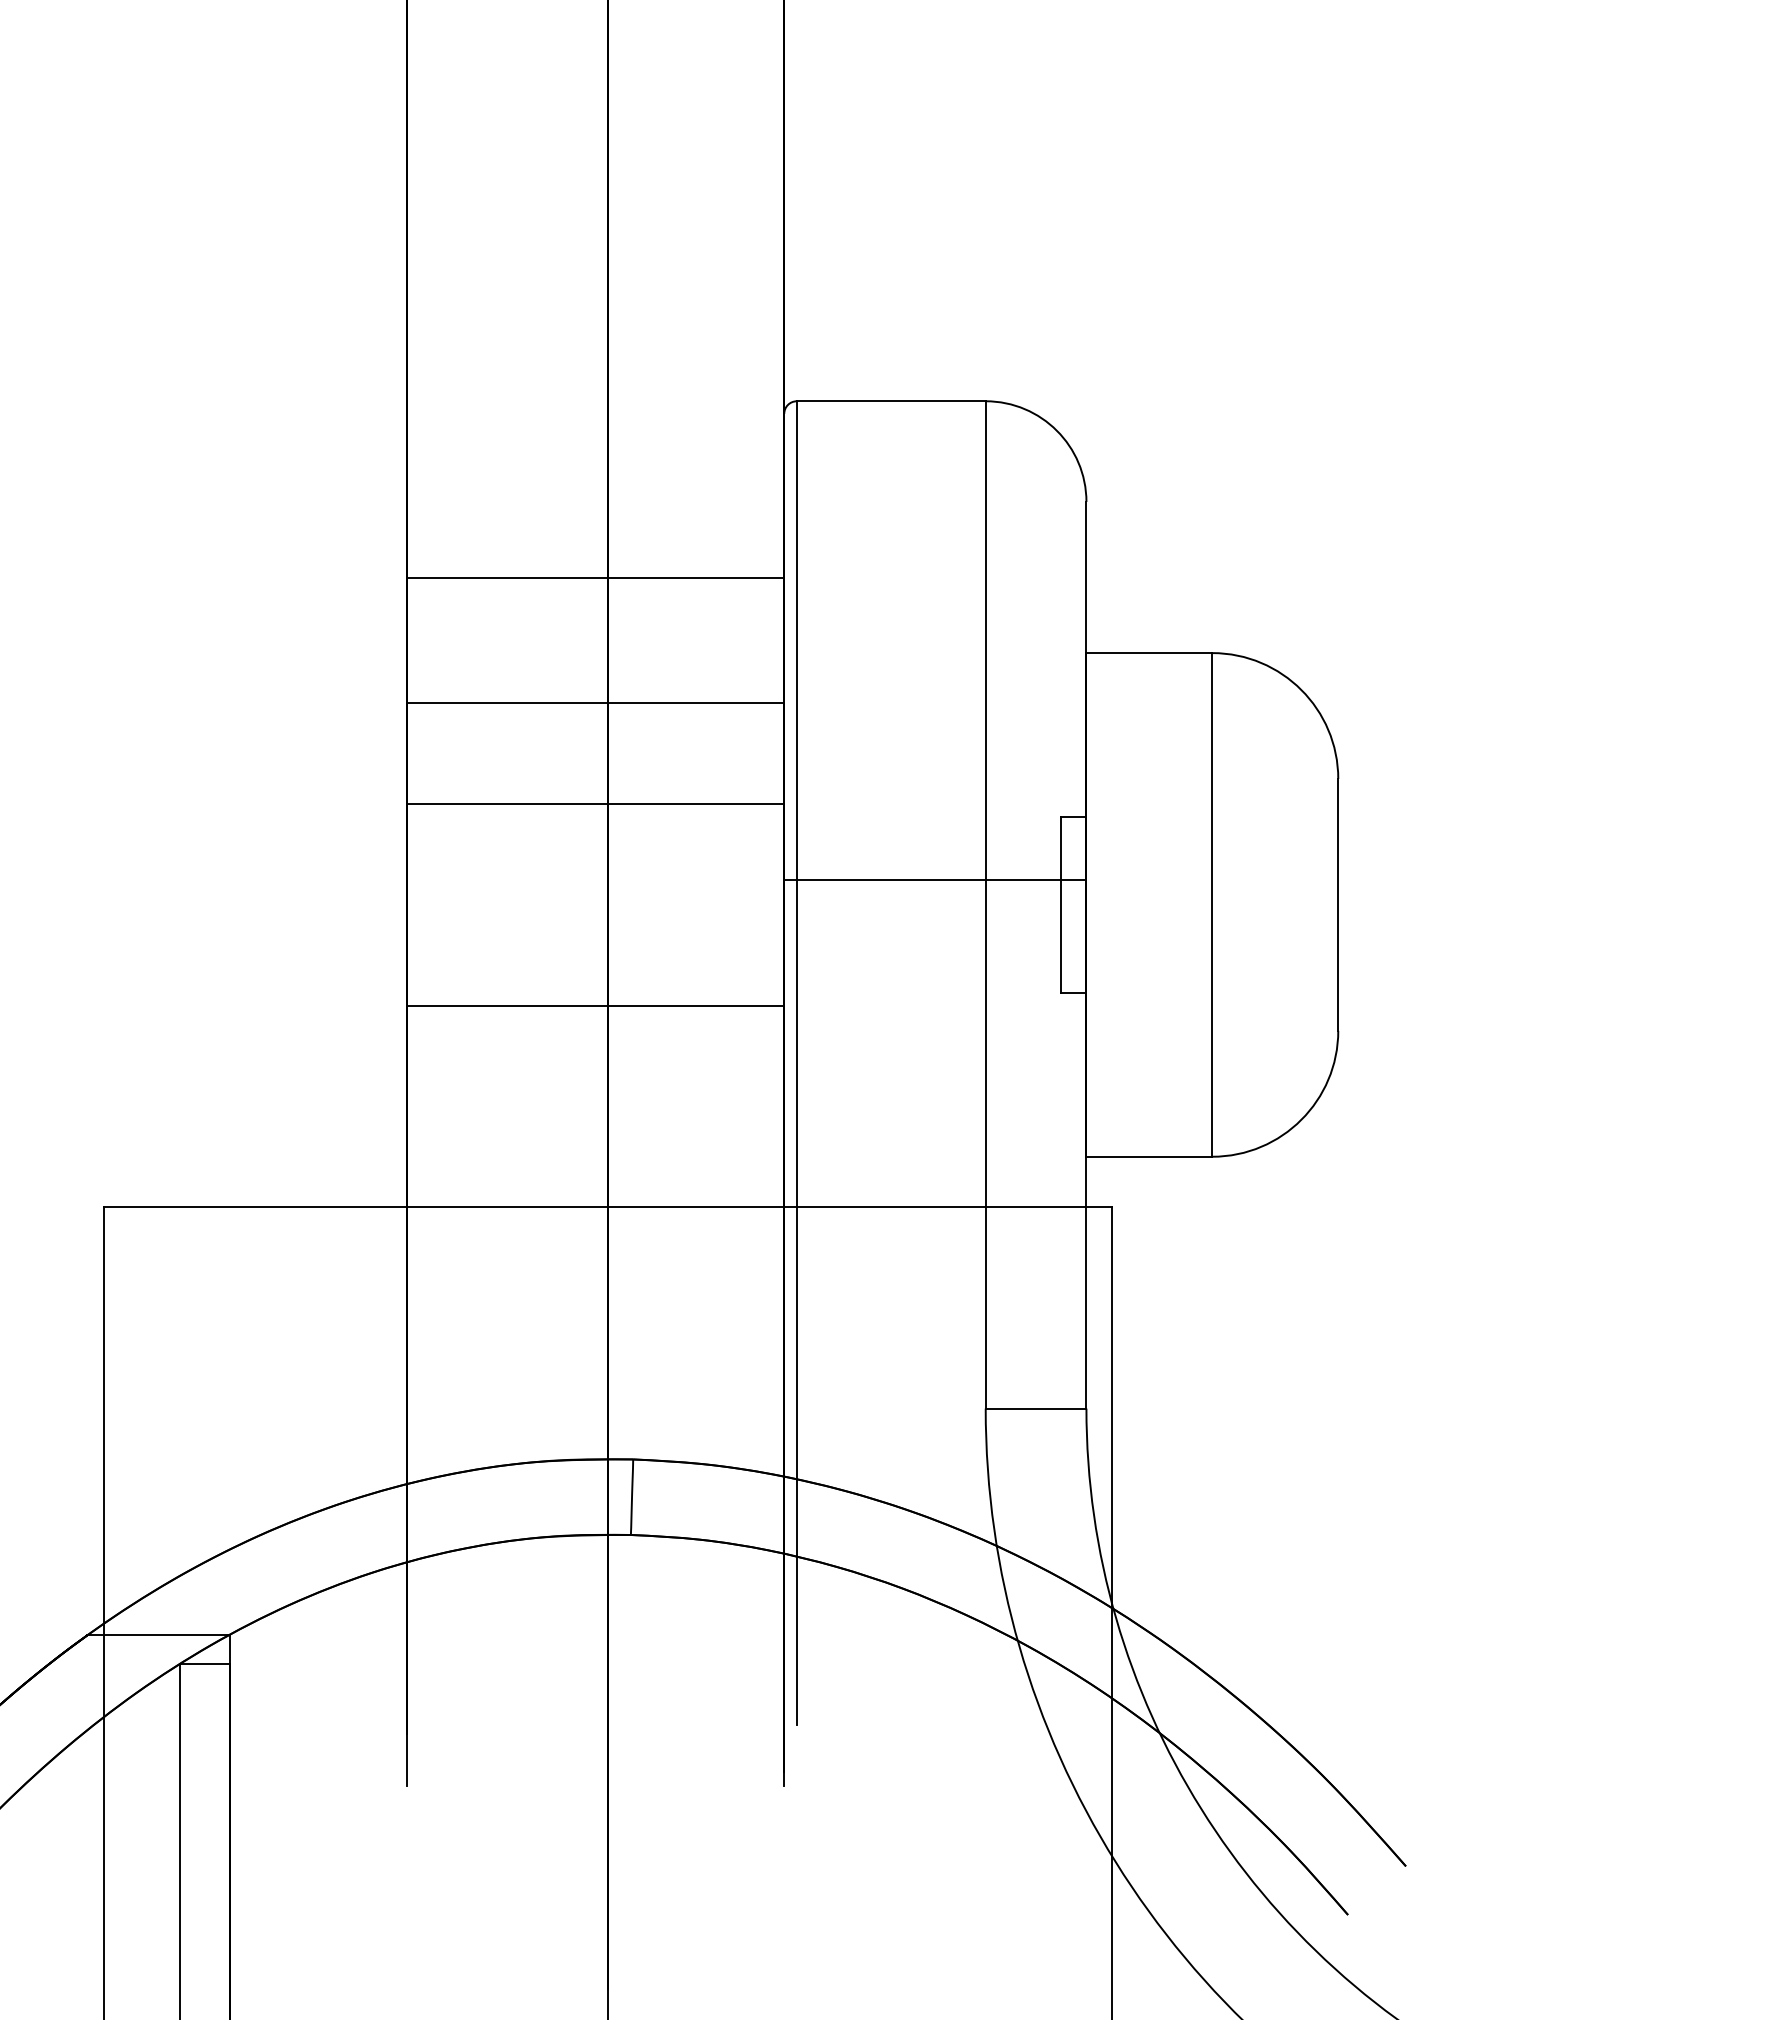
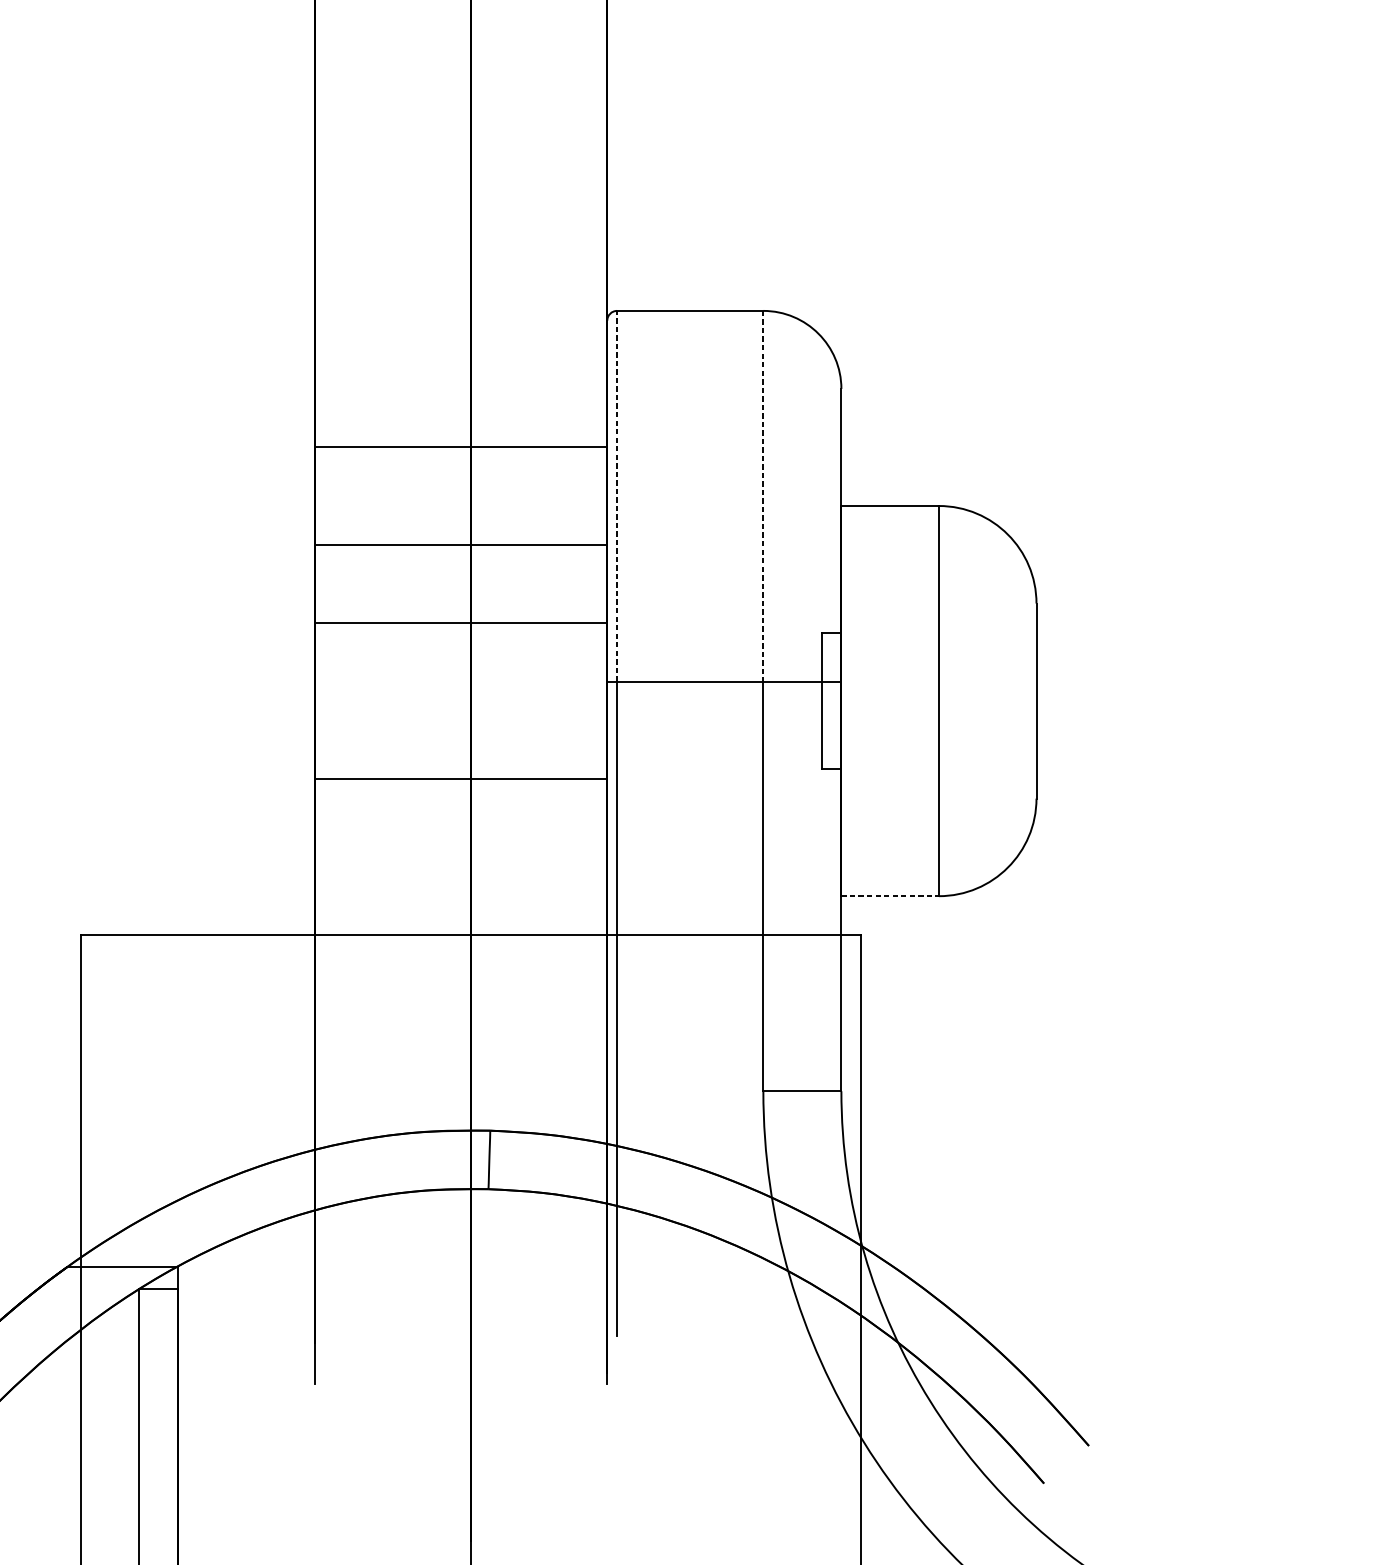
line: (796, 640) -> (616, 496), solid -> dashed
line: (985, 641) -> (763, 497), solid -> dashed
line: (1149, 1156) -> (890, 895), solid -> dashed

